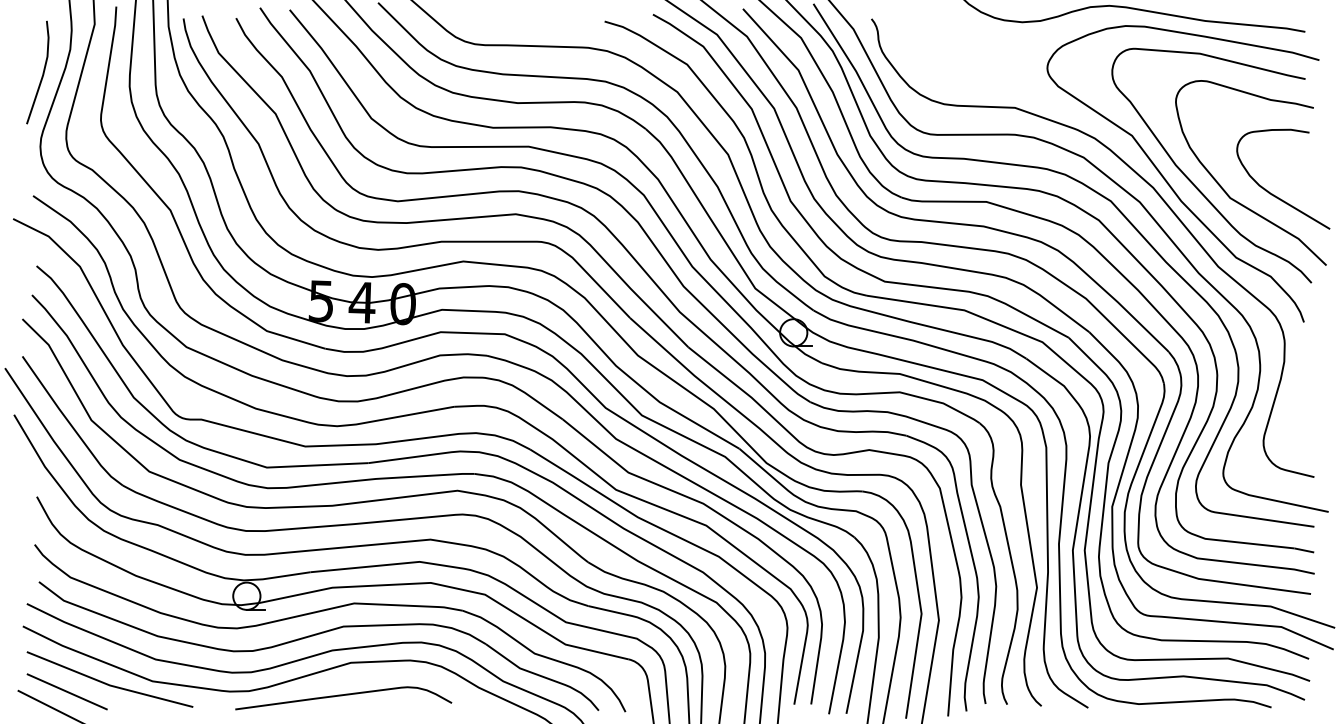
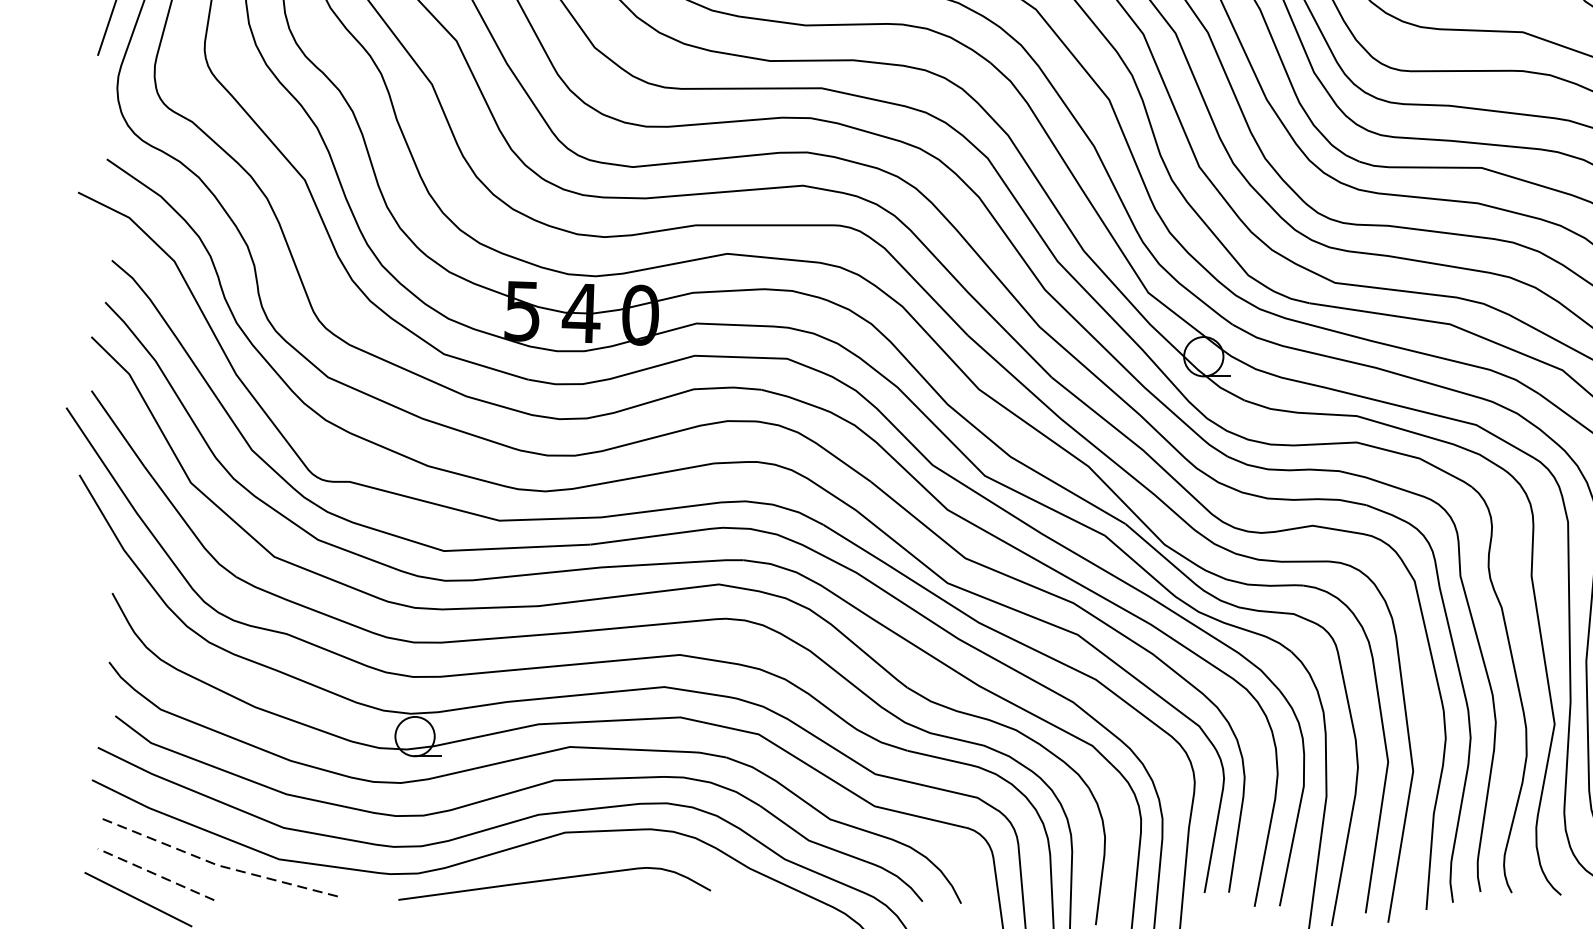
line: (109, 685) -> (216, 865), solid -> dashed
line: (66, 691) -> (154, 873), solid -> dashed

